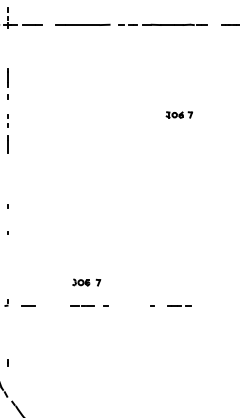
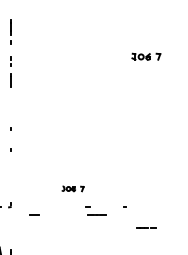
part: (178, 114) -> (145, 56), size x1.4
line: (28, 305) -> (34, 214), moved
line: (82, 305) -> (96, 214), moved
line: (179, 305) -> (146, 227), moved

